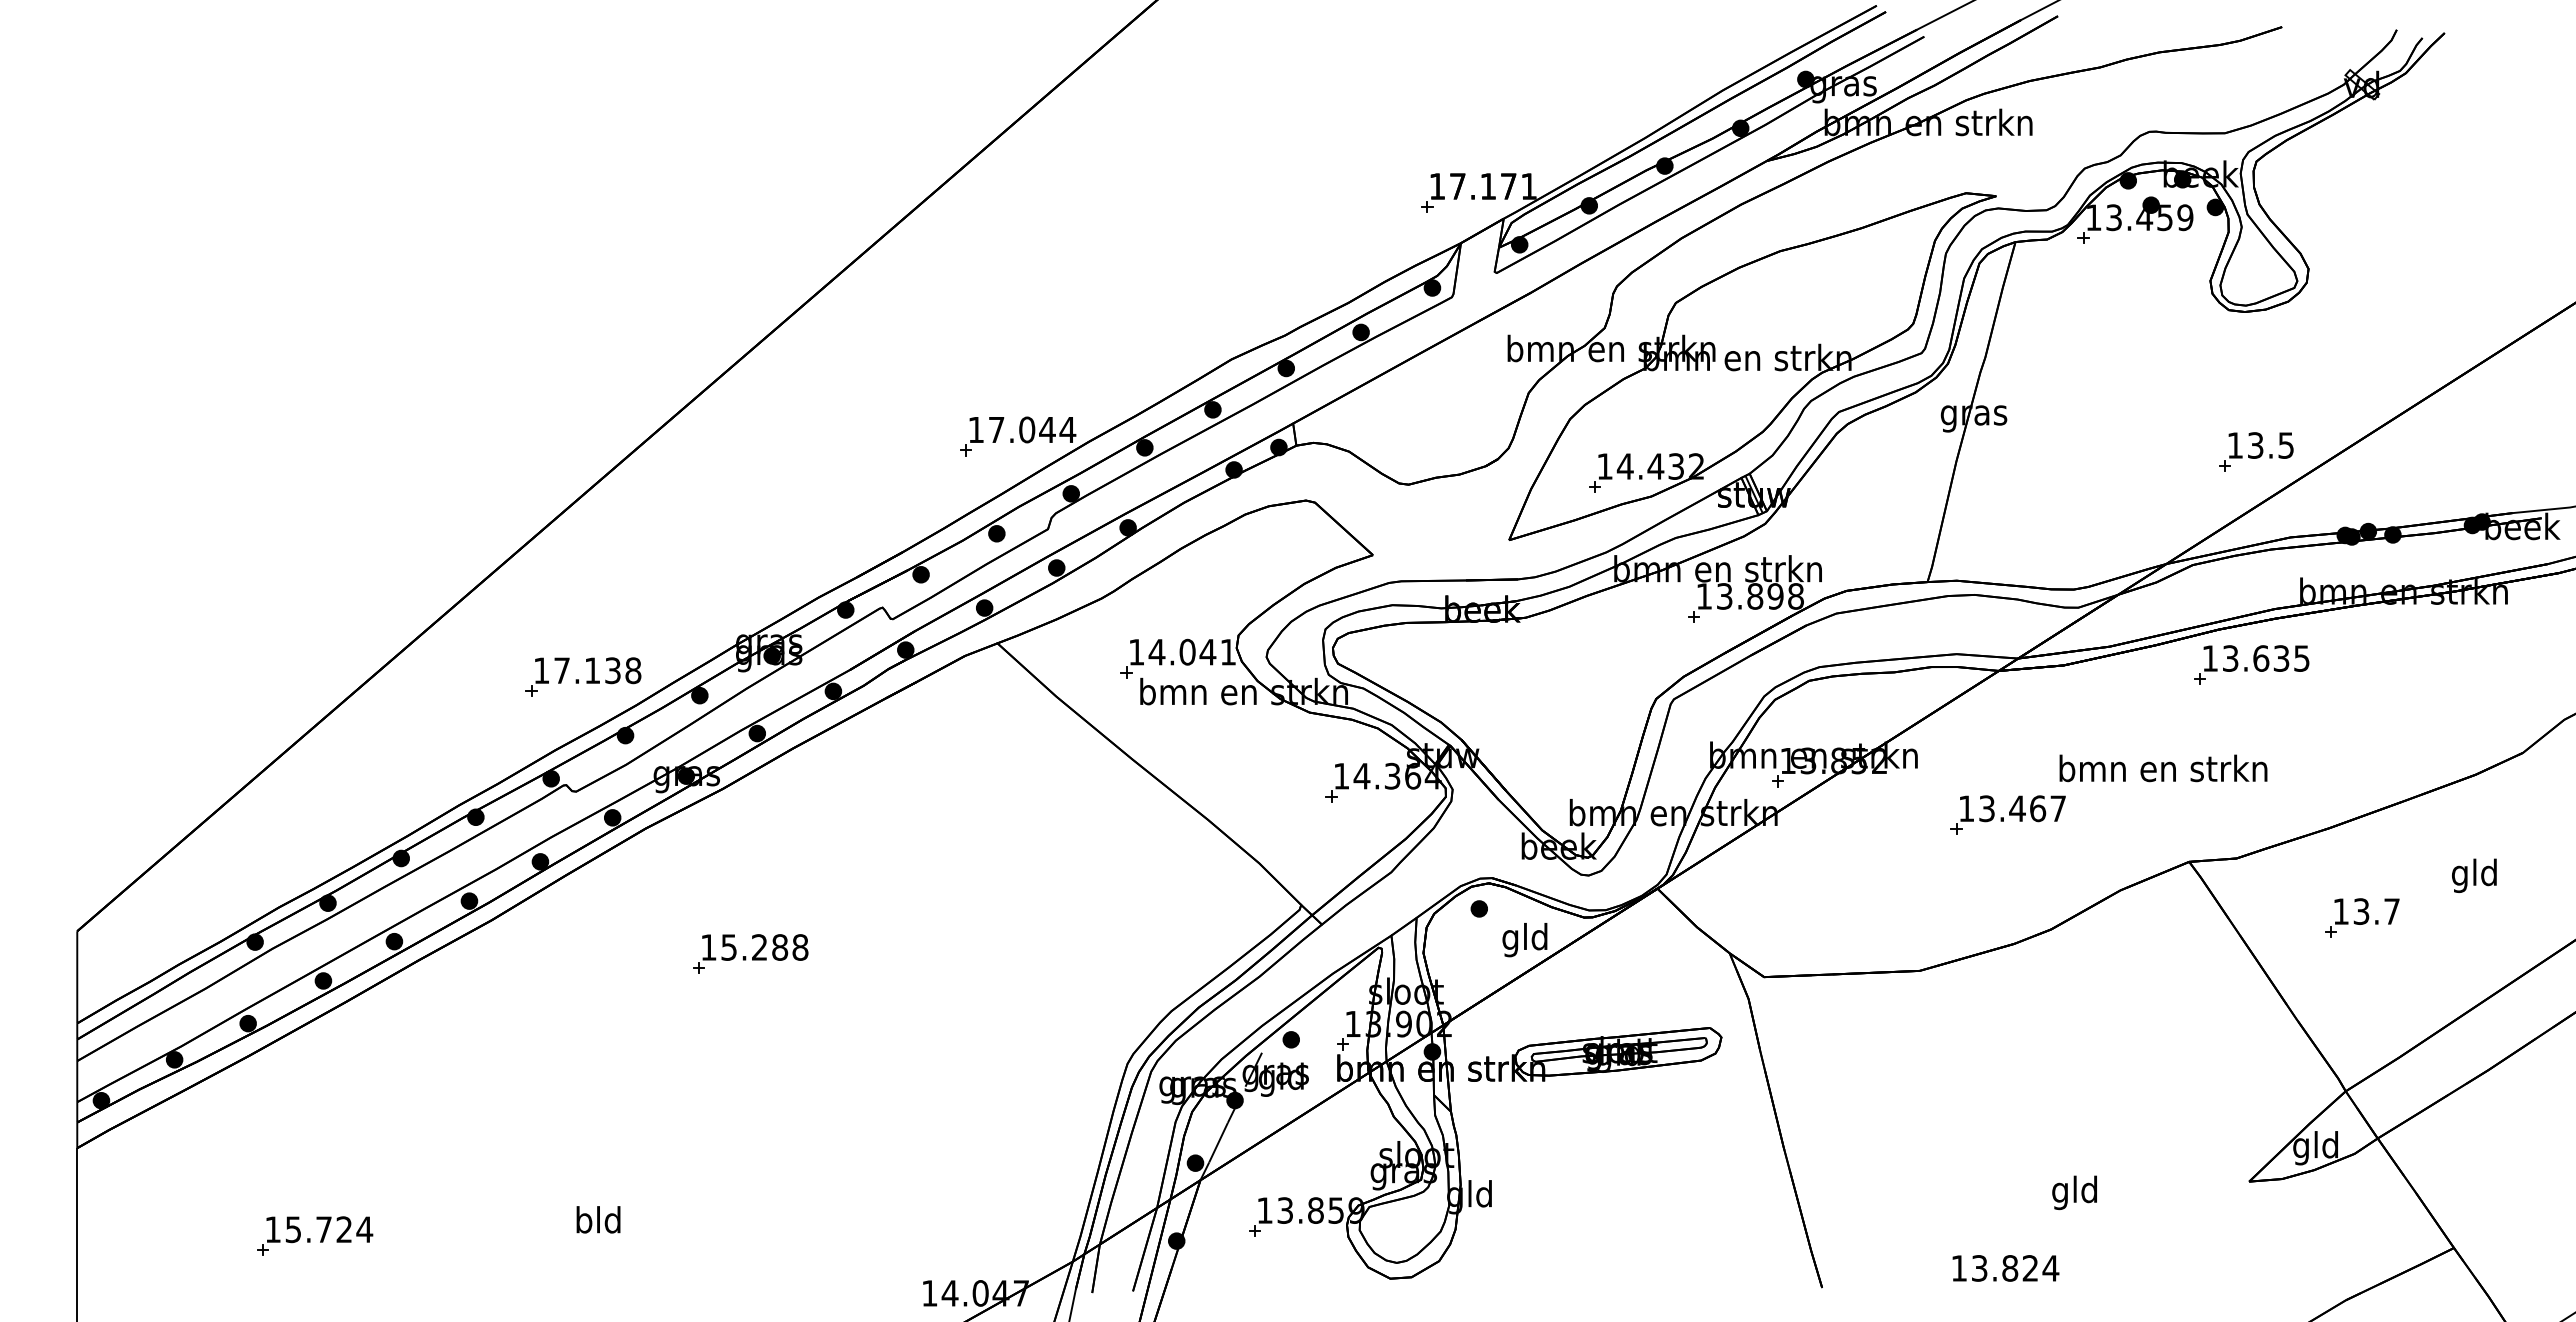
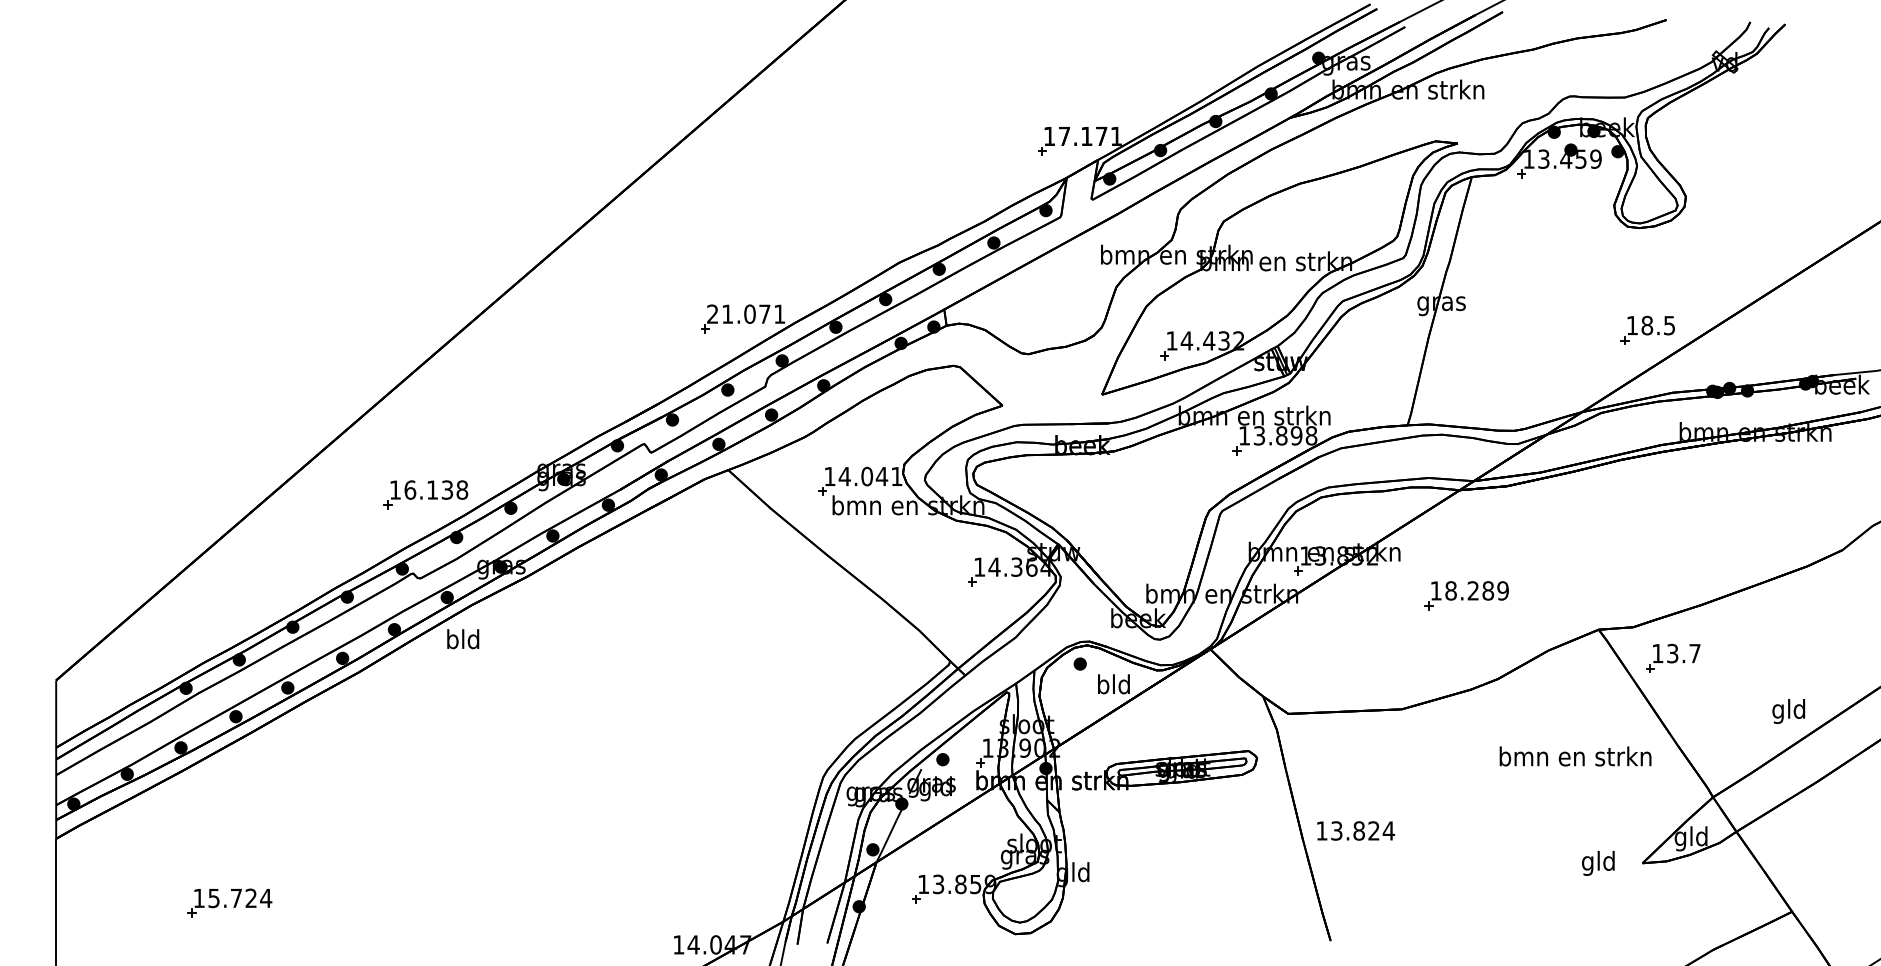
text: (1022, 429) -> (746, 313), 17.044 -> 21.071
text: (2255, 445) -> (1647, 325), 13.5 -> 18.5
part: (2251, 664) -> (1644, 485), removed
text: (562, 670) -> (410, 489), 17.138 -> 16.138
text: (2163, 768) -> (1575, 756), moved
text: (2022, 808) -> (1476, 590), 13.467 -> 18.289
text: (2474, 875) -> (1788, 711), moved
part: (2362, 917) -> (1673, 657), moved
text: (1510, 940) -> (1103, 687), gld -> bld
part: (750, 953) -> (547, 696), removed
text: (2074, 1192) -> (1598, 863), moved
text: (598, 1219) -> (463, 638), moved
text: (2005, 1268) -> (1355, 831), moved

